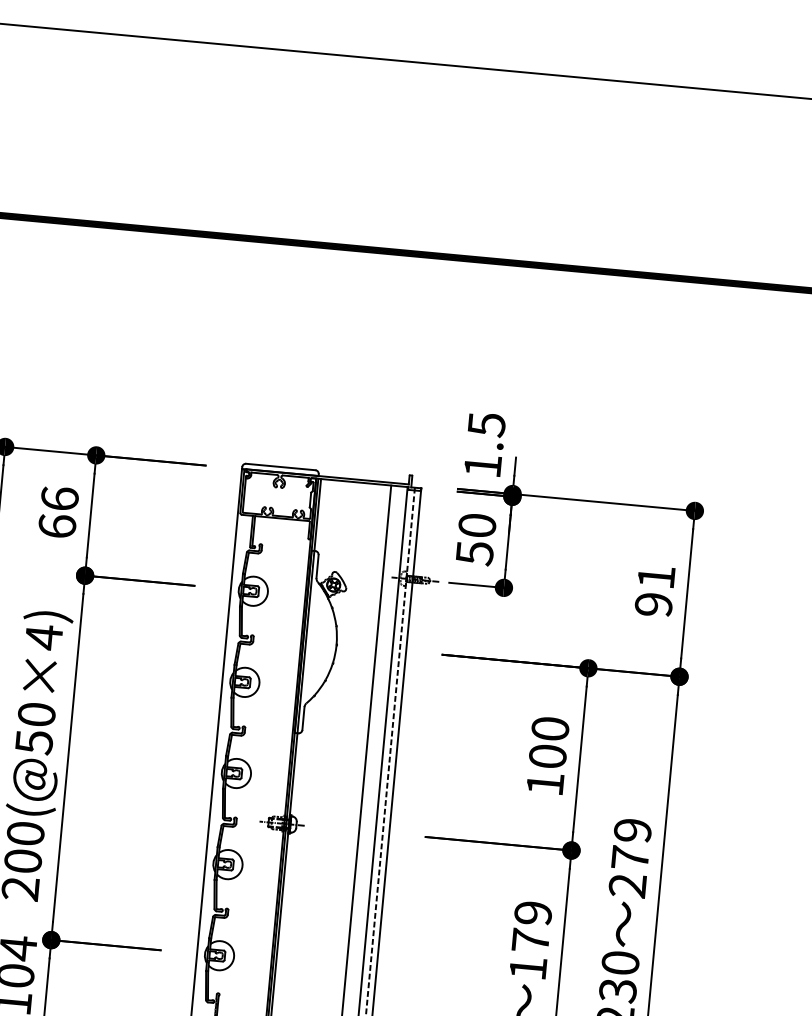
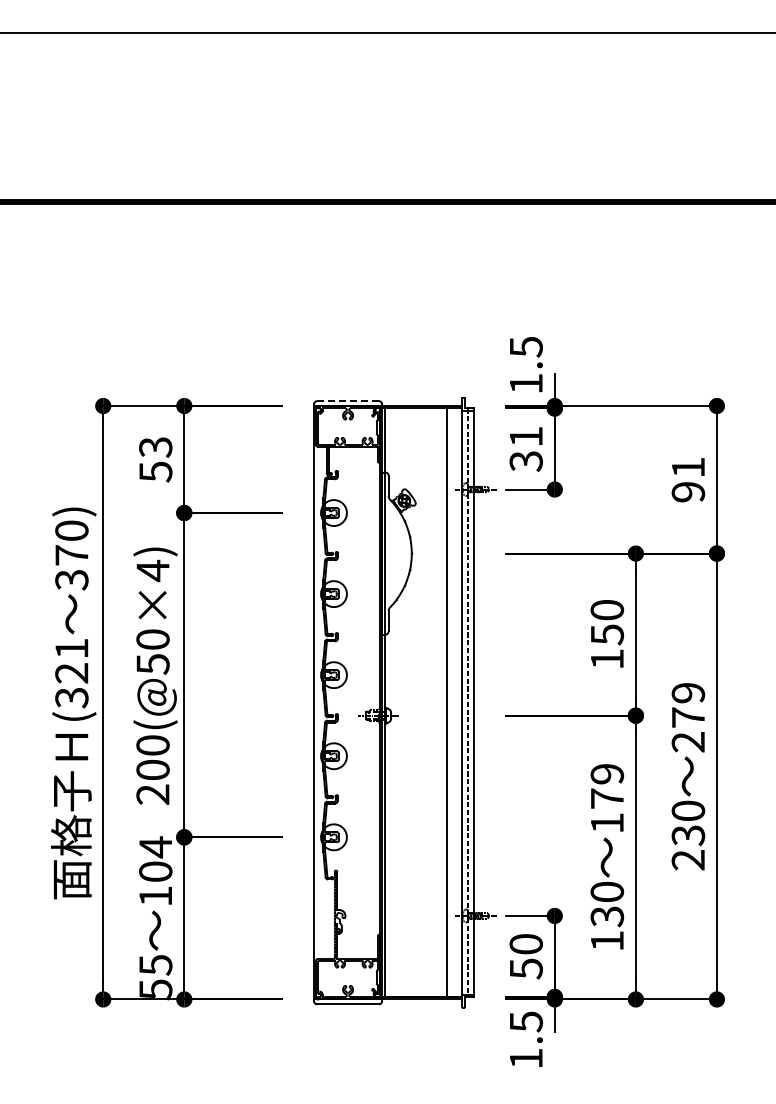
line: (281, 467) -> (348, 401), solid -> dashed
text: (58, 512) -> (155, 459), 66 -> 53
text: (475, 538) -> (525, 448), 50 -> 31
text: (548, 756) -> (607, 634), 100 -> 150

